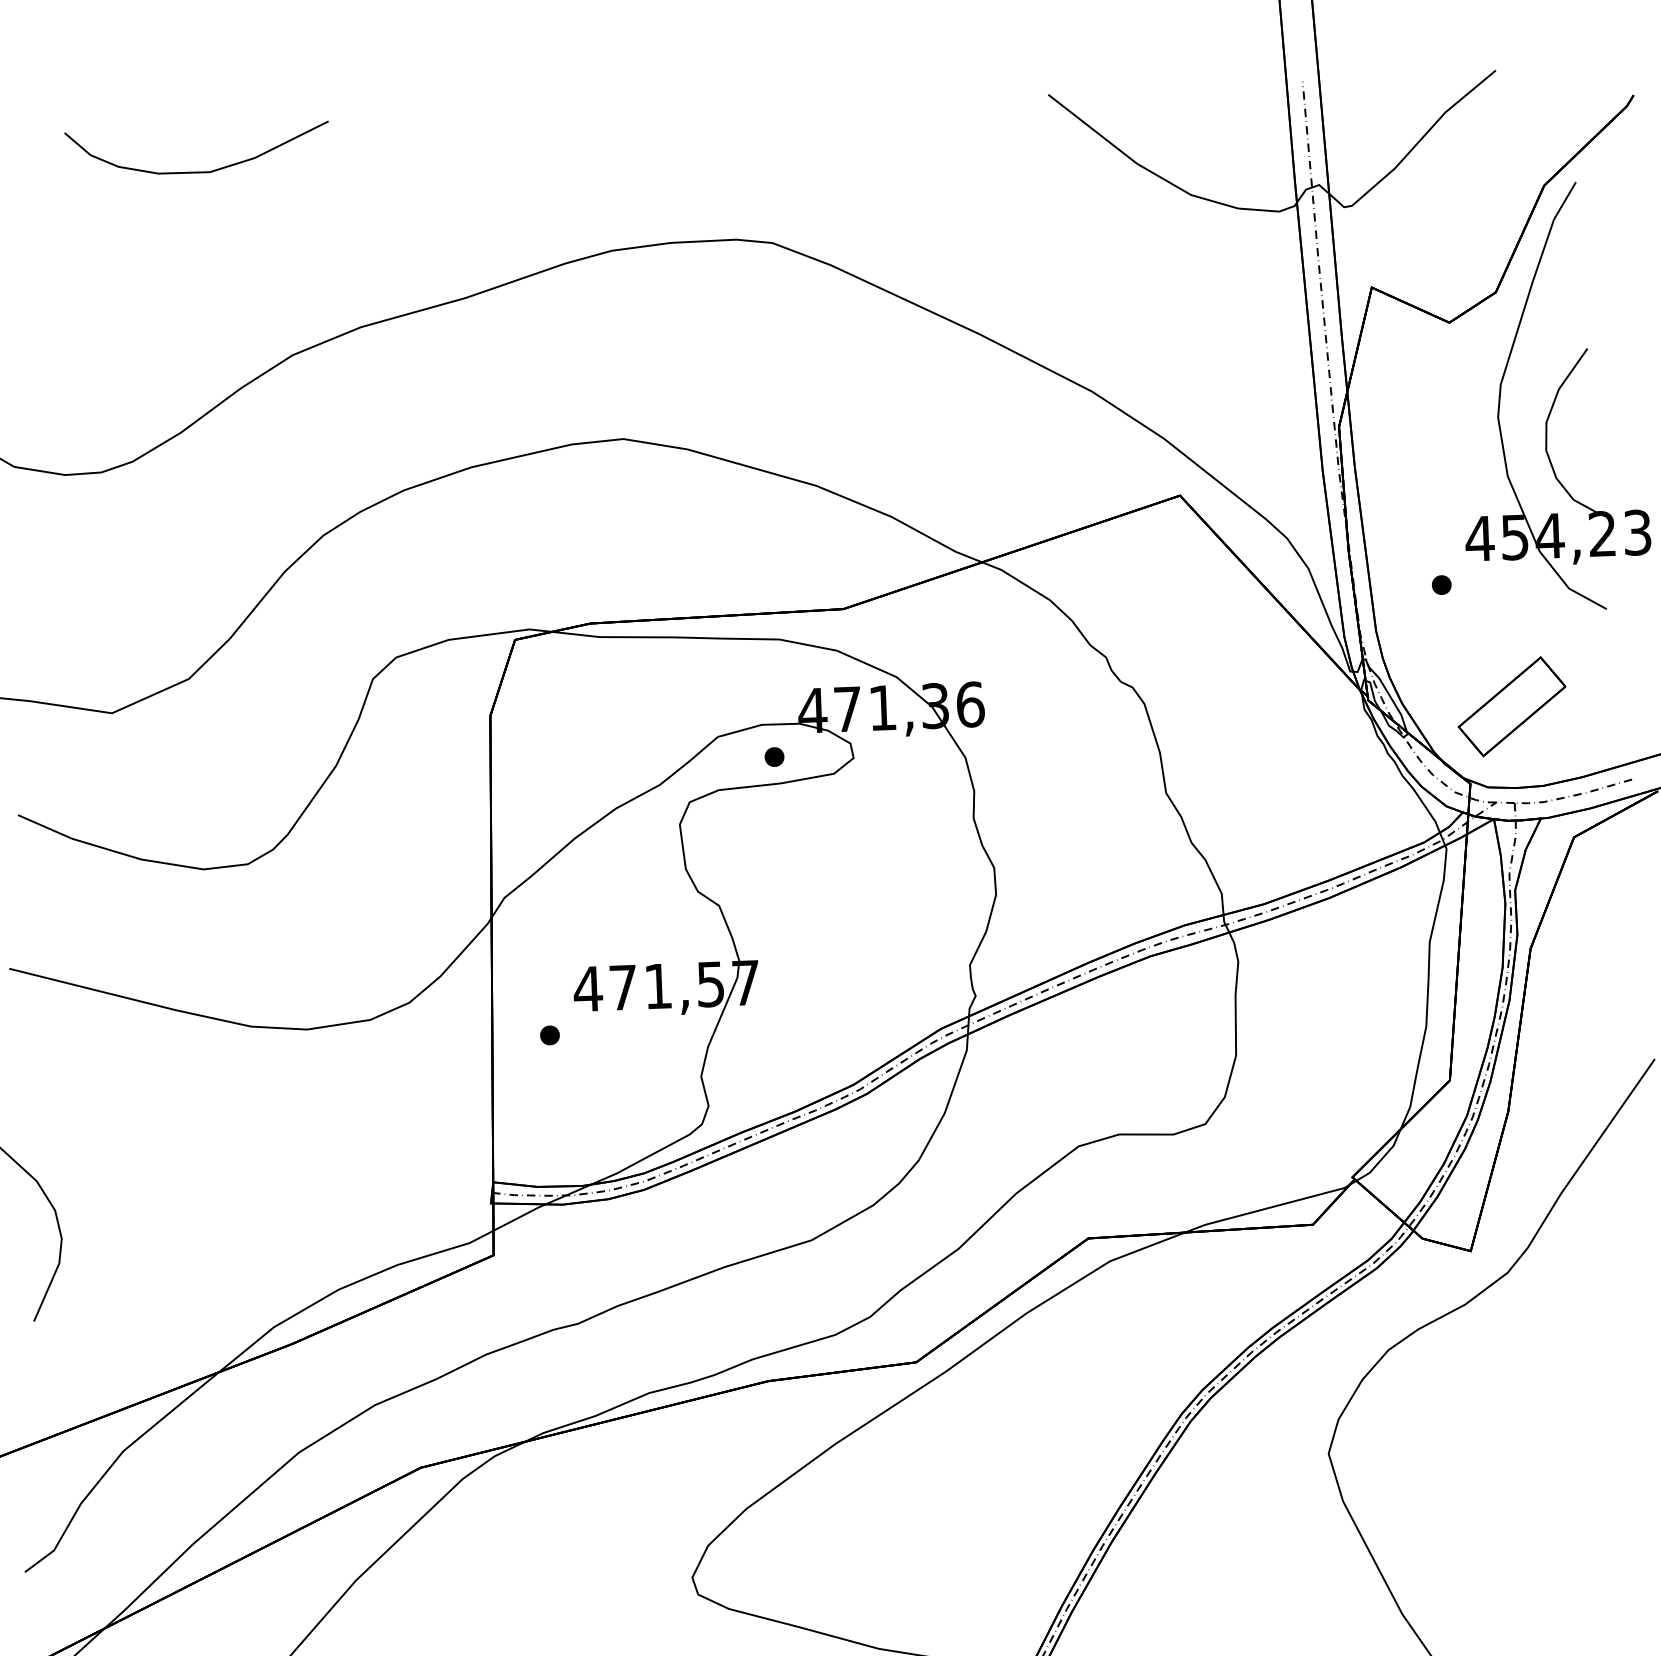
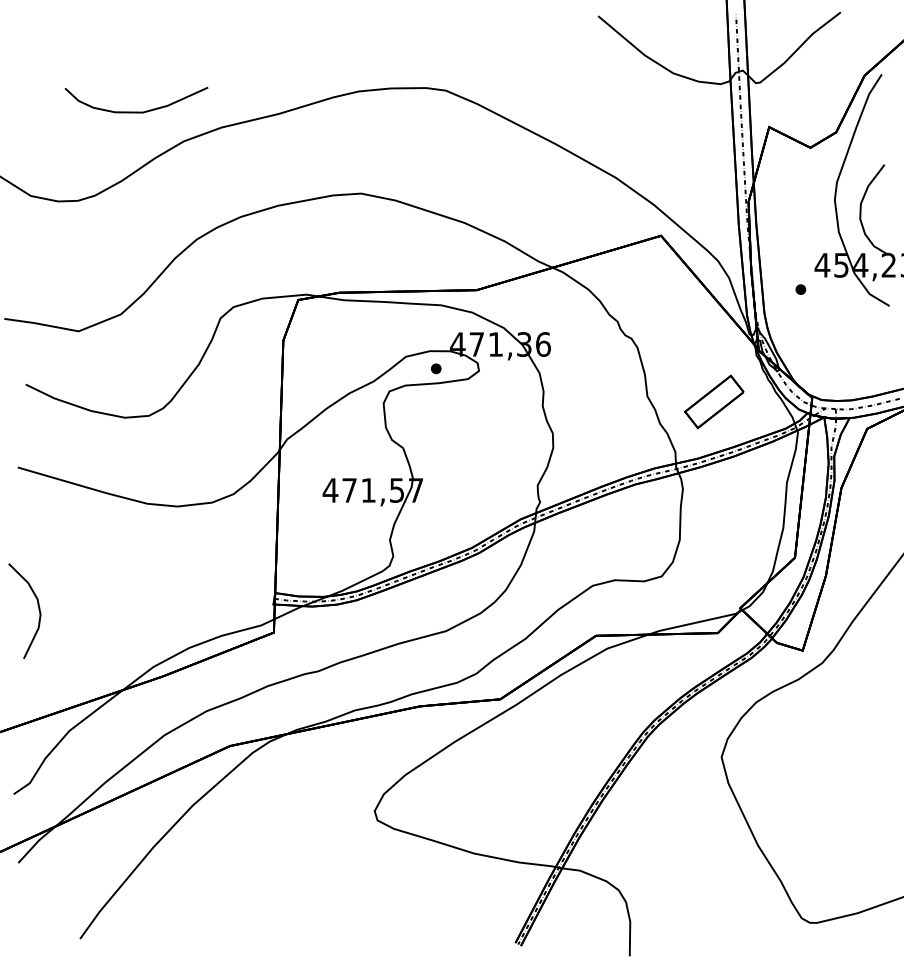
curve: (198, 170) -> (136, 111), moved
part: (1512, 705) -> (714, 401), moved
part: (549, 1034) -> (308, 514), removed

